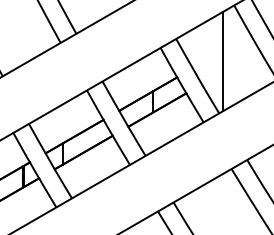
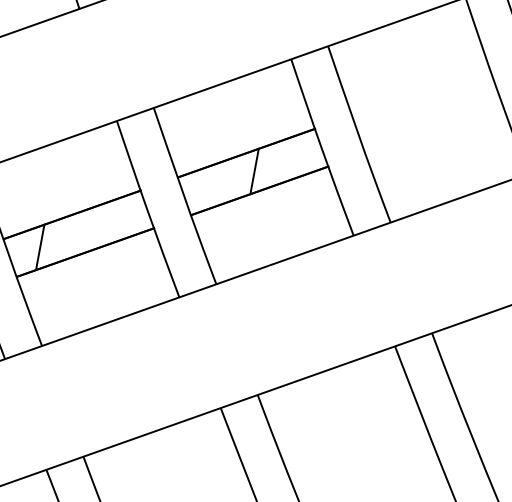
line: (222, 61) -> (418, 112), removed

